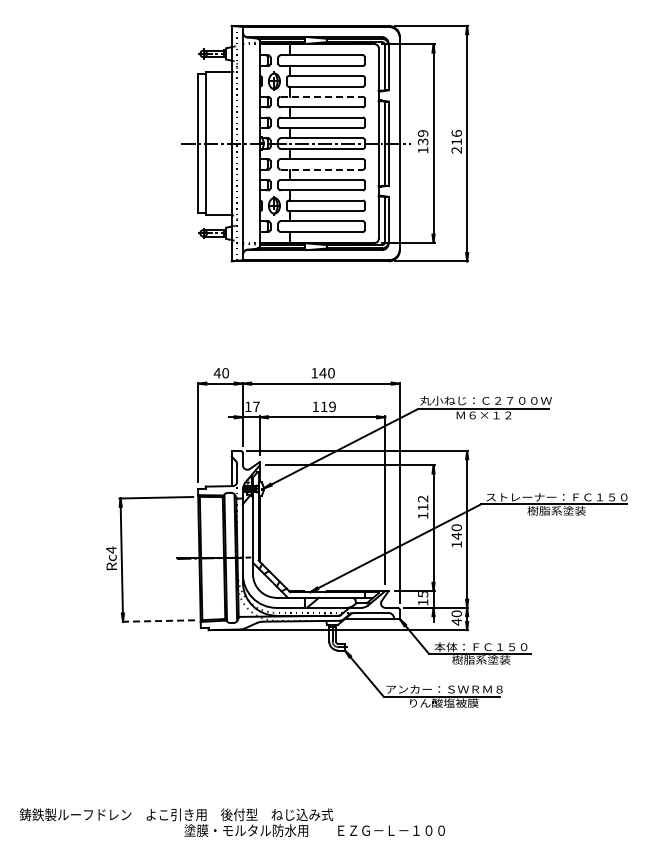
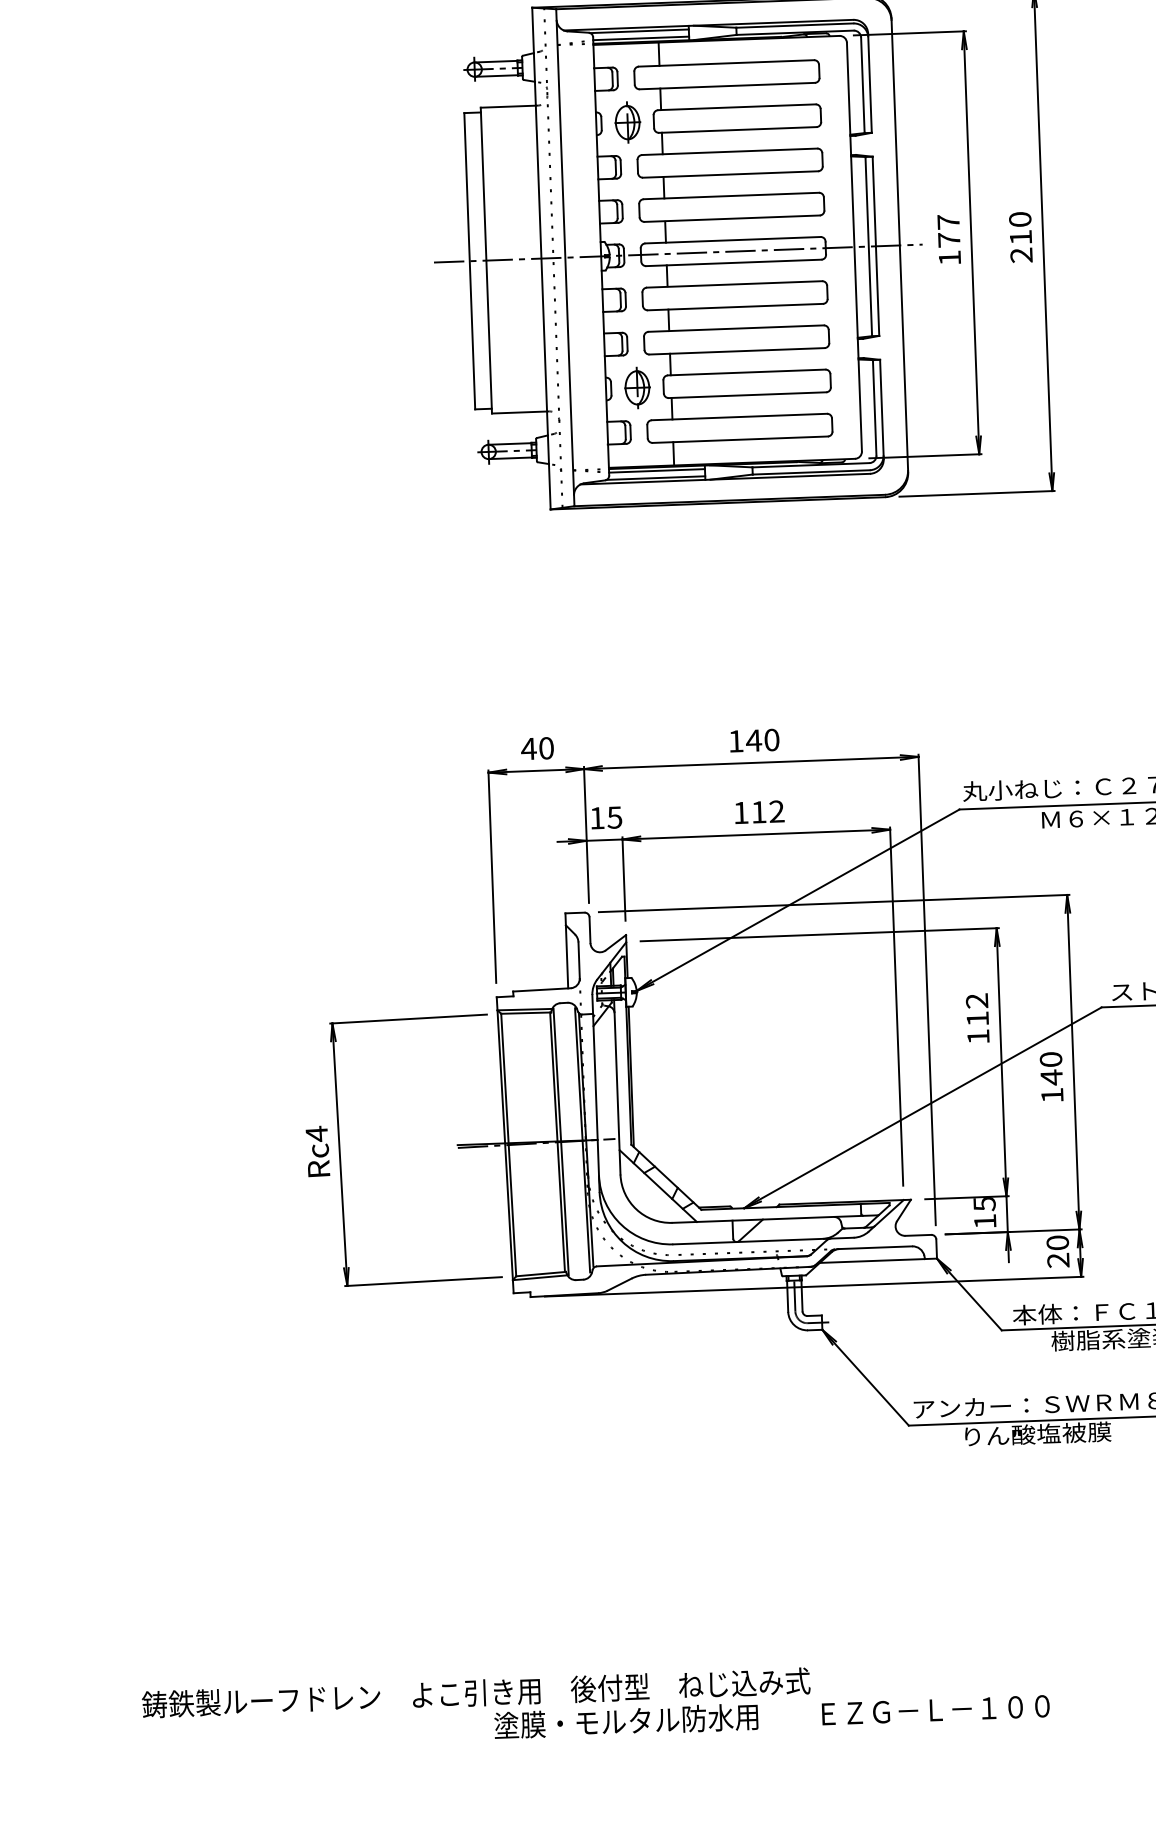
line: (322, 96) -> (731, 151), dashed -> solid
text: (456, 133) -> (1019, 219), 216 -> 210
text: (422, 137) -> (947, 230), 139 -> 177
line: (322, 169) -> (736, 306), dashed -> solid
text: (256, 406) -> (614, 816), 17 -> 15
text: (332, 407) -> (776, 812), 119 -> 112
line: (158, 621) -> (422, 1282), dashed -> solid
text: (456, 621) -> (1057, 1259), 40 -> 20

